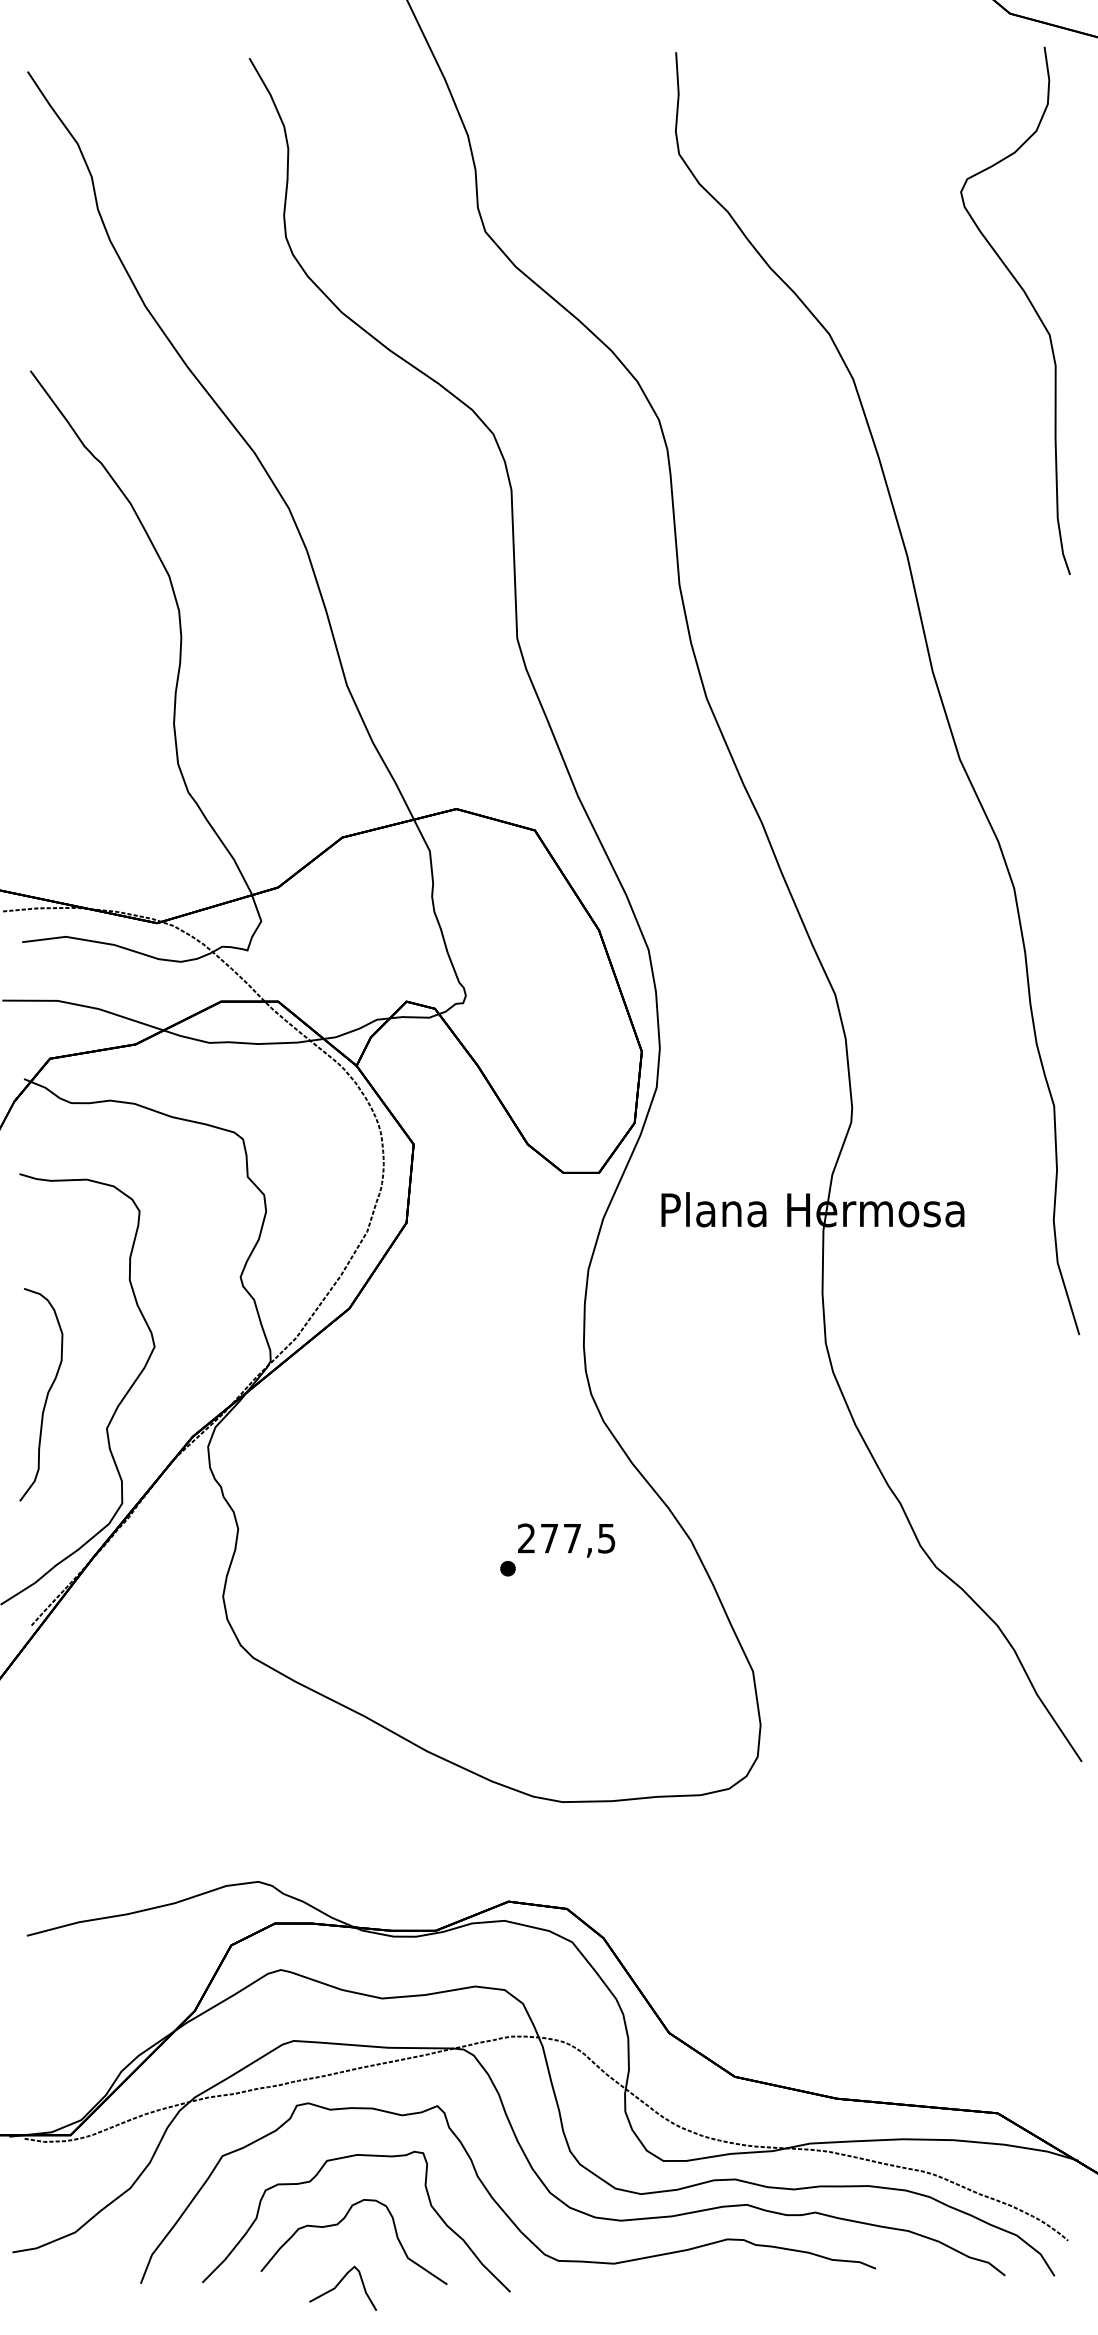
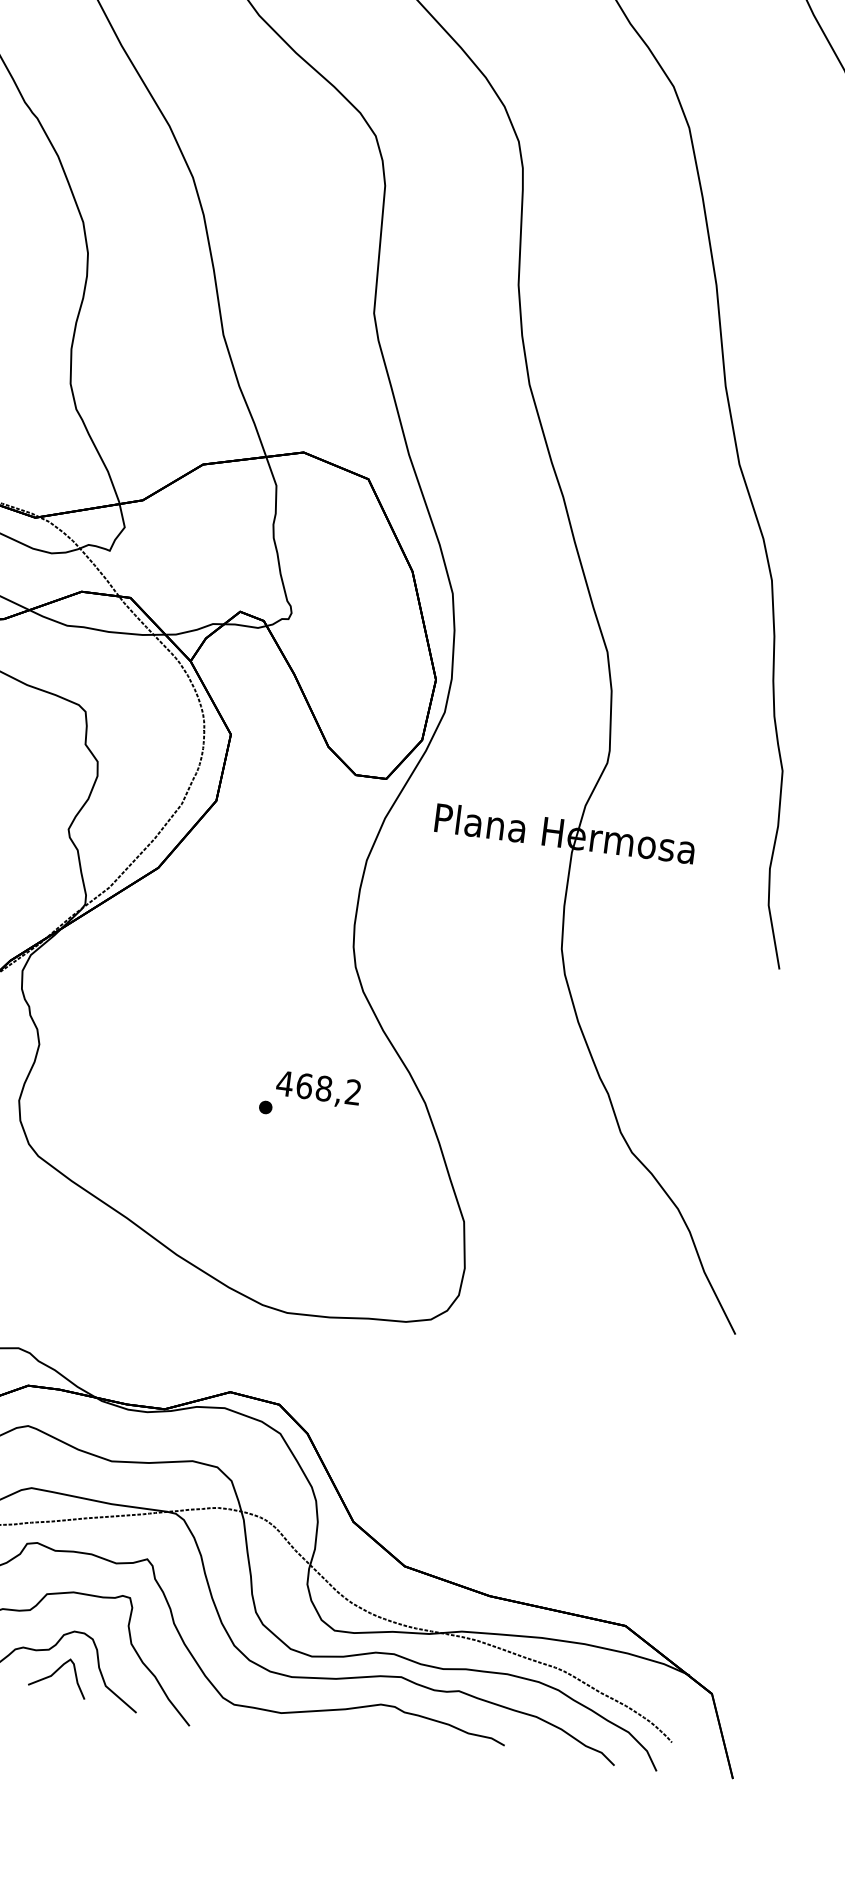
text: (566, 1538) -> (319, 1087), 277,5 -> 468,2
part: (343, 2287) -> (58, 1676), moved

